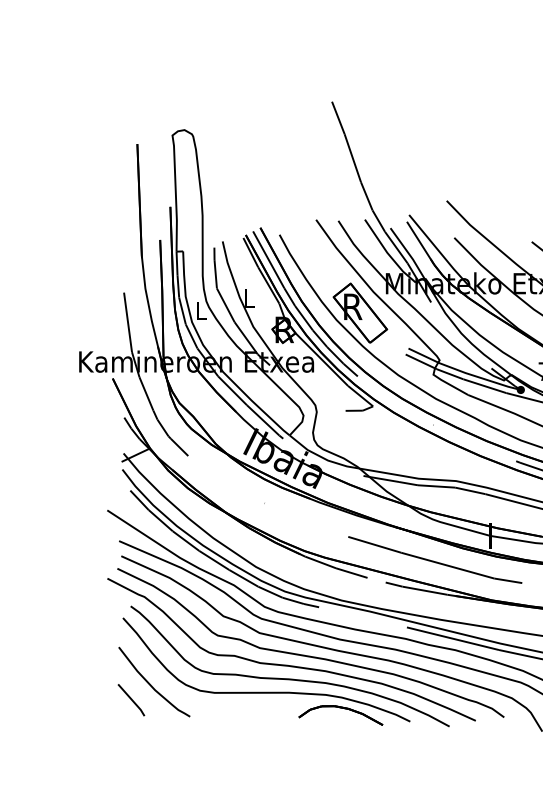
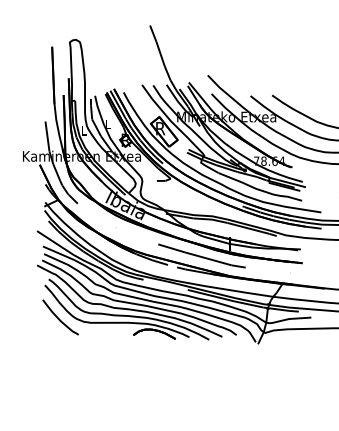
line: (132, 700) -> (49, 326), removed

